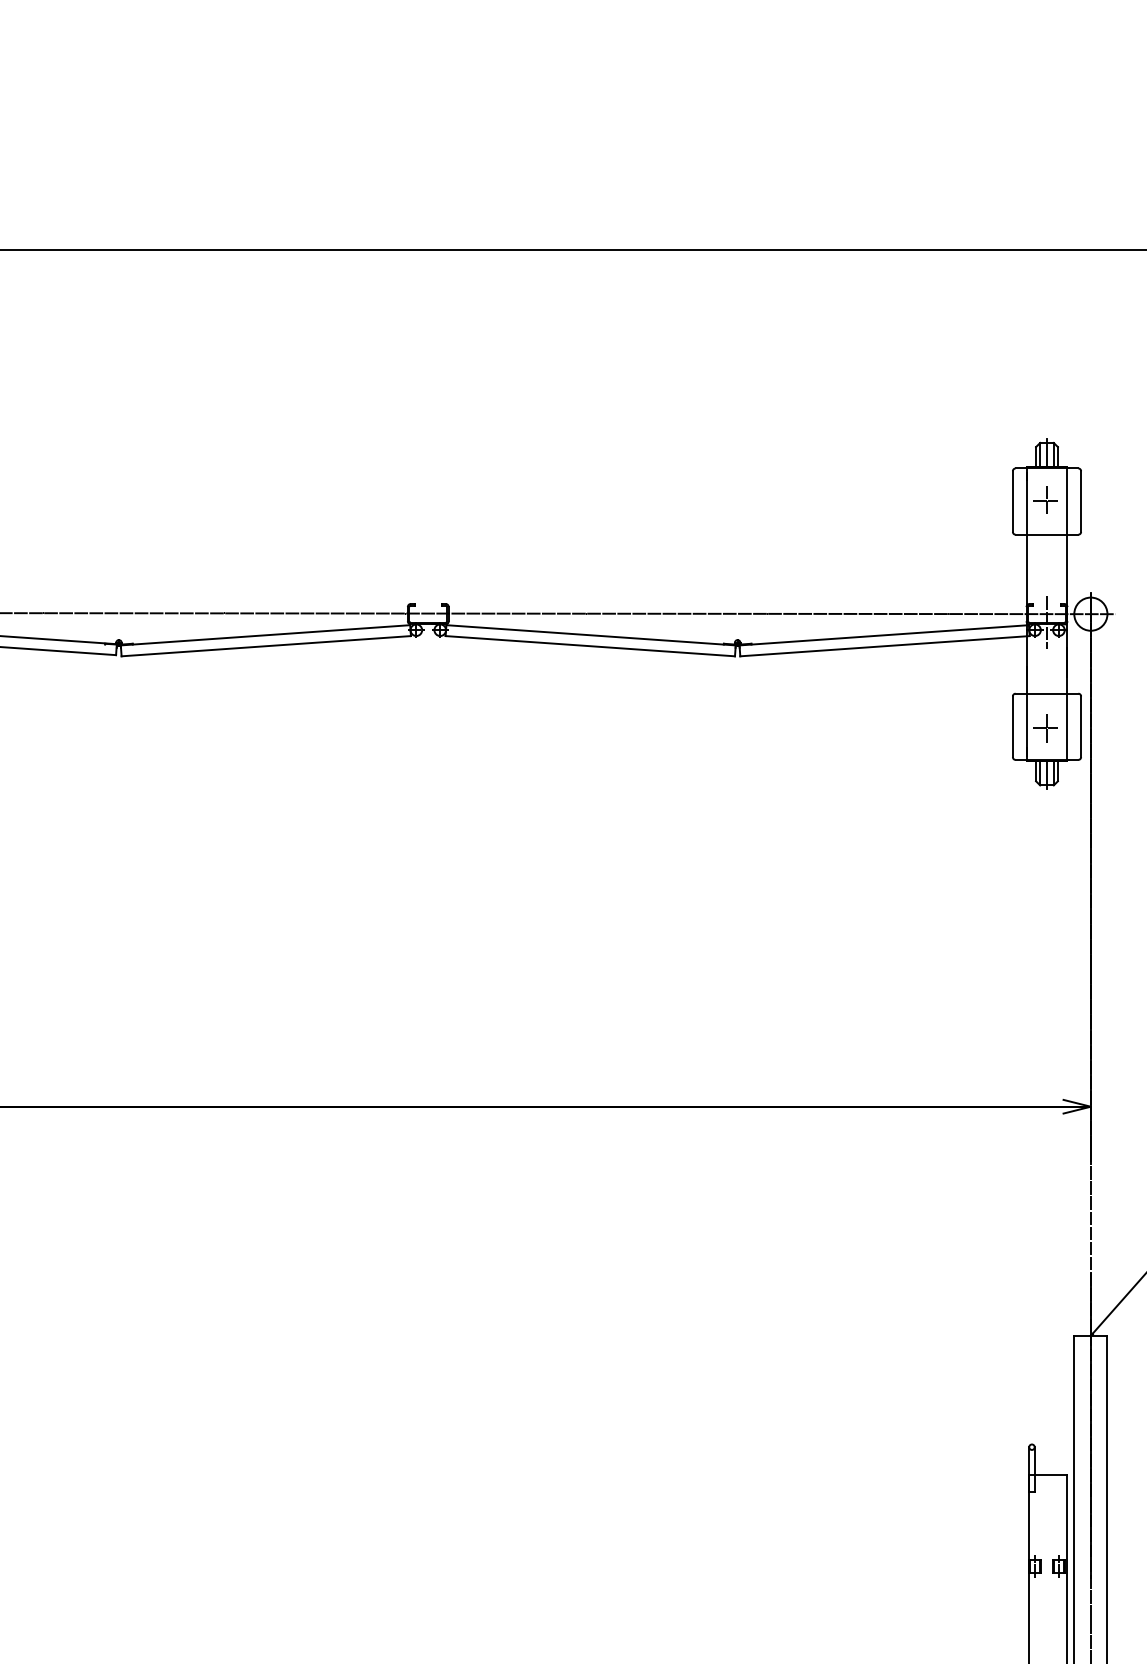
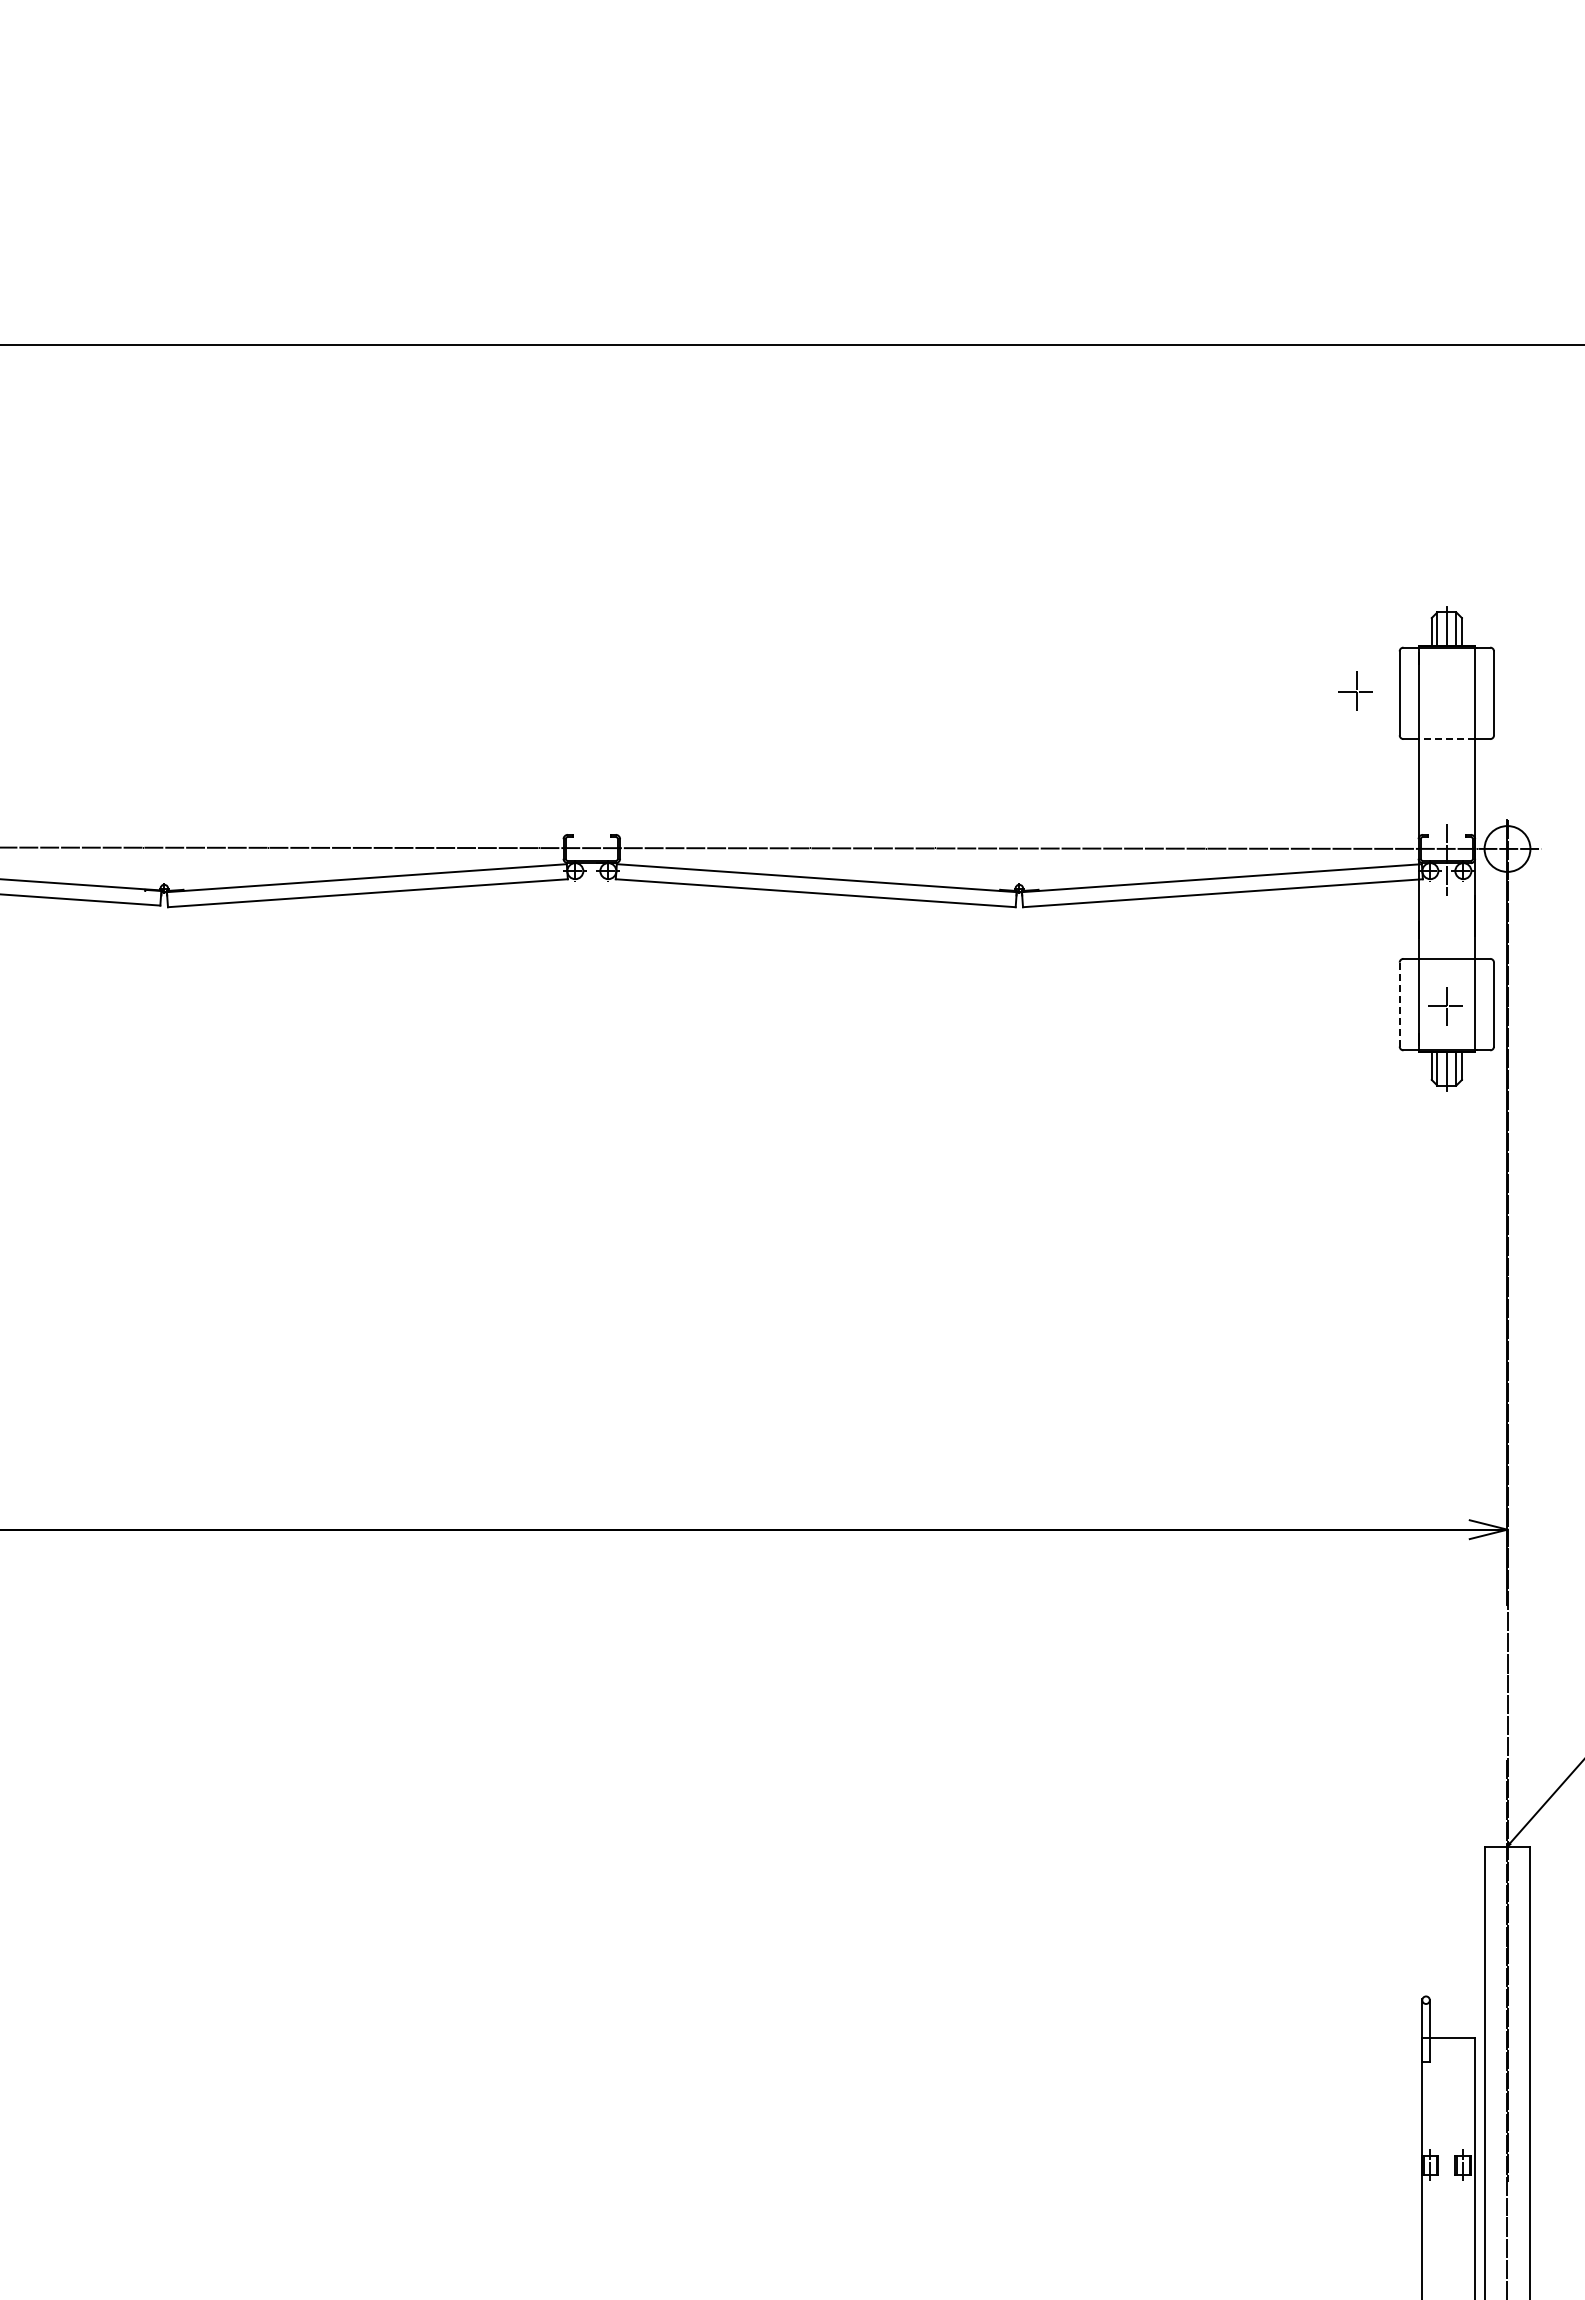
part: (1046, 499) -> (1355, 690), moved
line: (1046, 534) -> (1446, 739), solid -> dashed
line: (1012, 726) -> (1399, 1004), solid -> dashed

